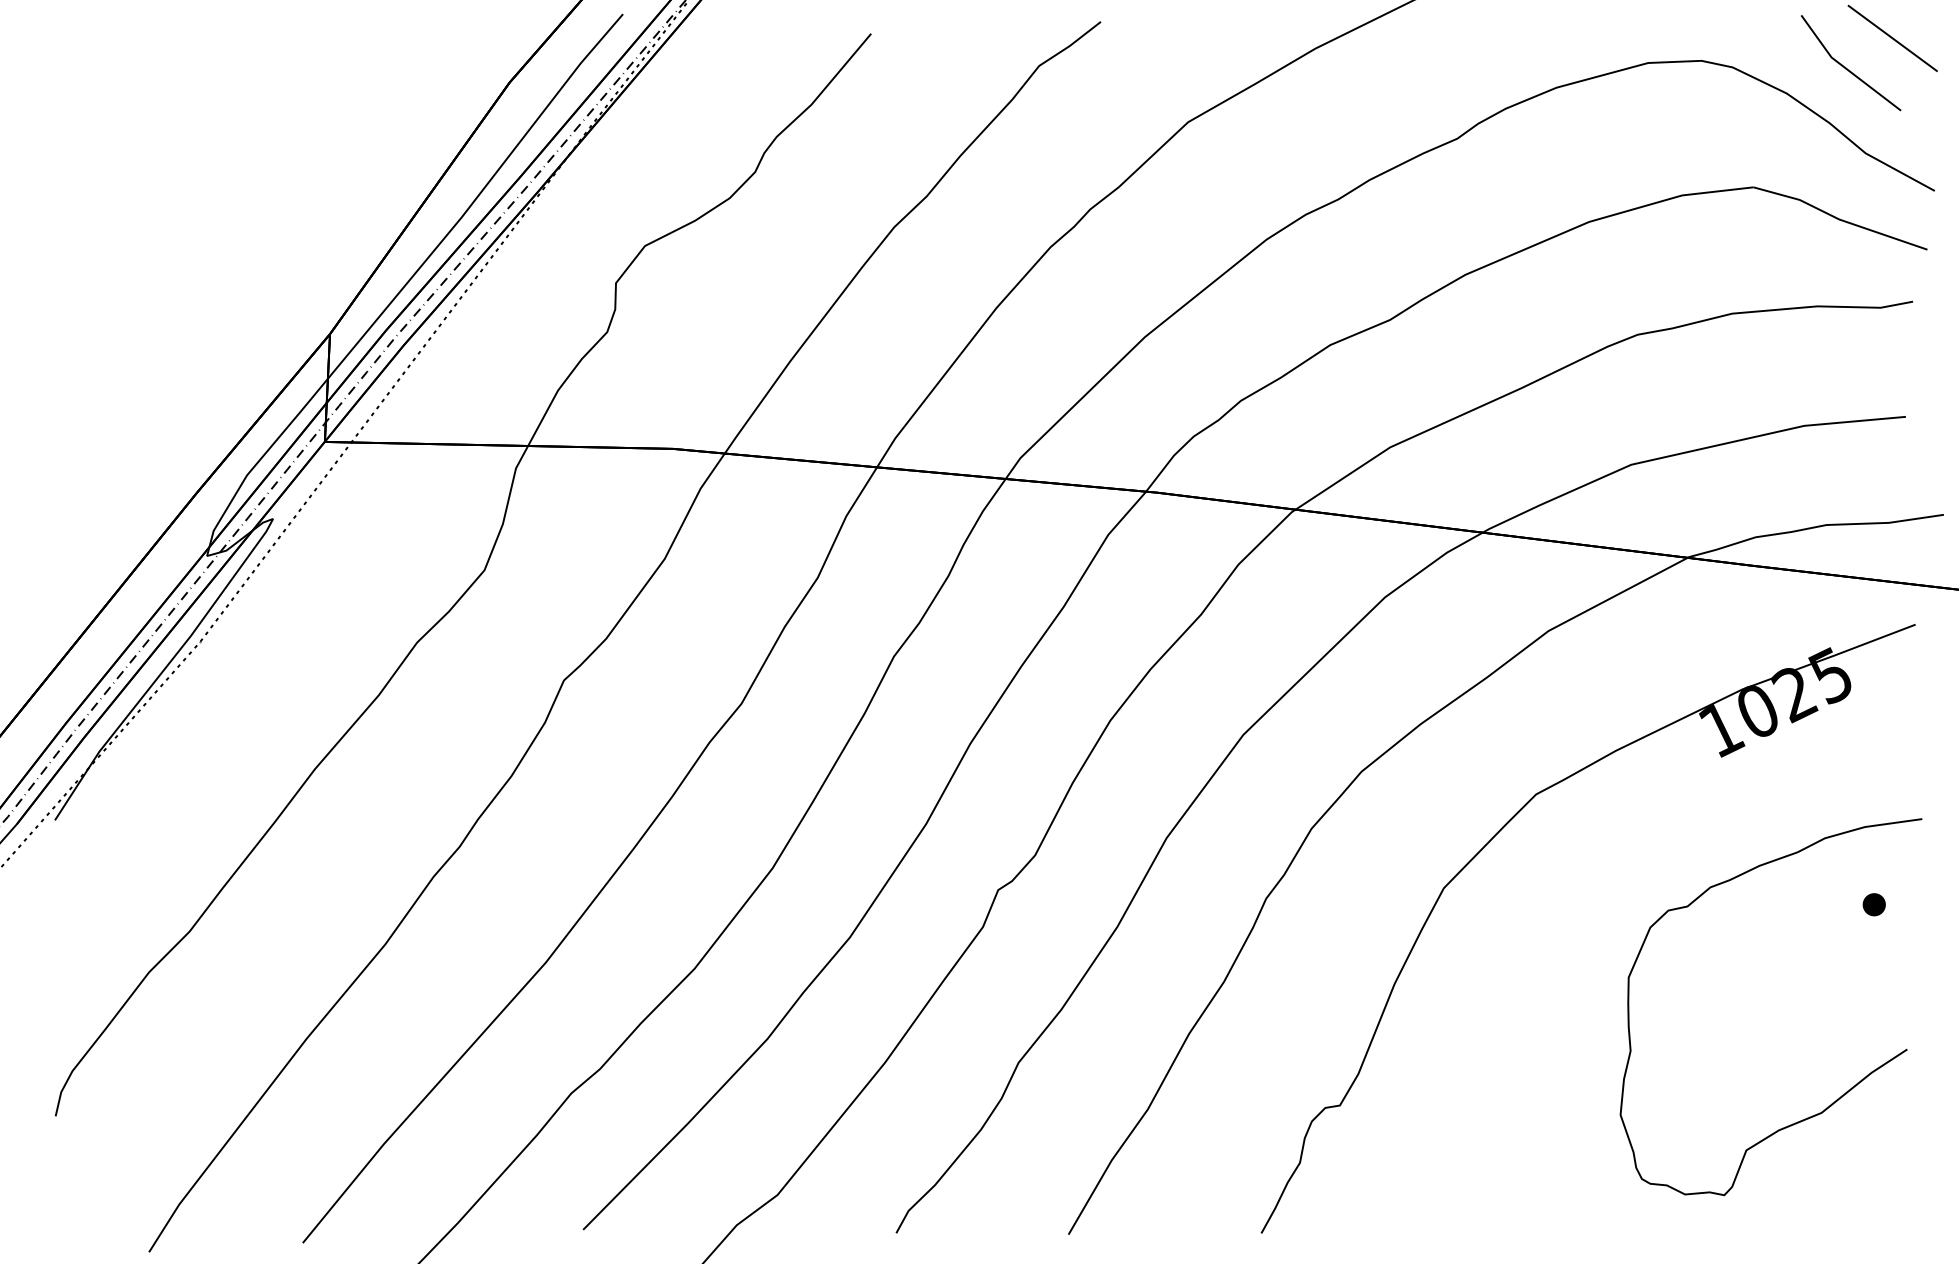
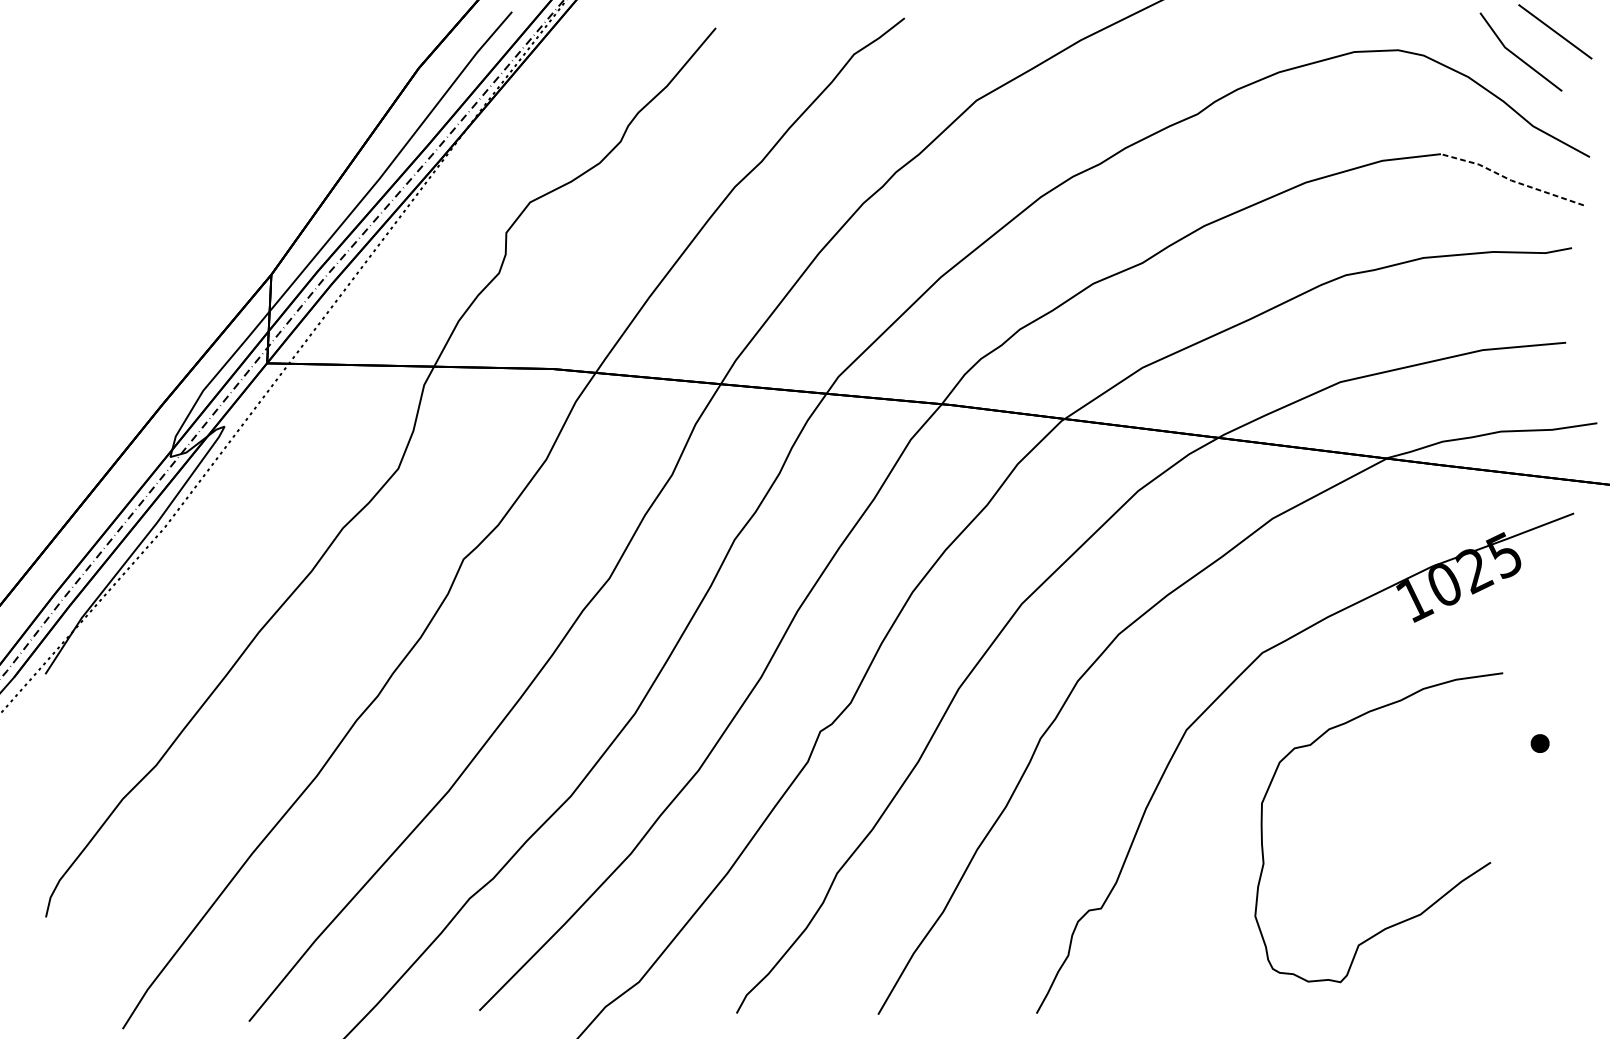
line: (1839, 219) -> (1511, 180), solid -> dashed
curve: (1842, 1094) -> (1437, 899), moved

